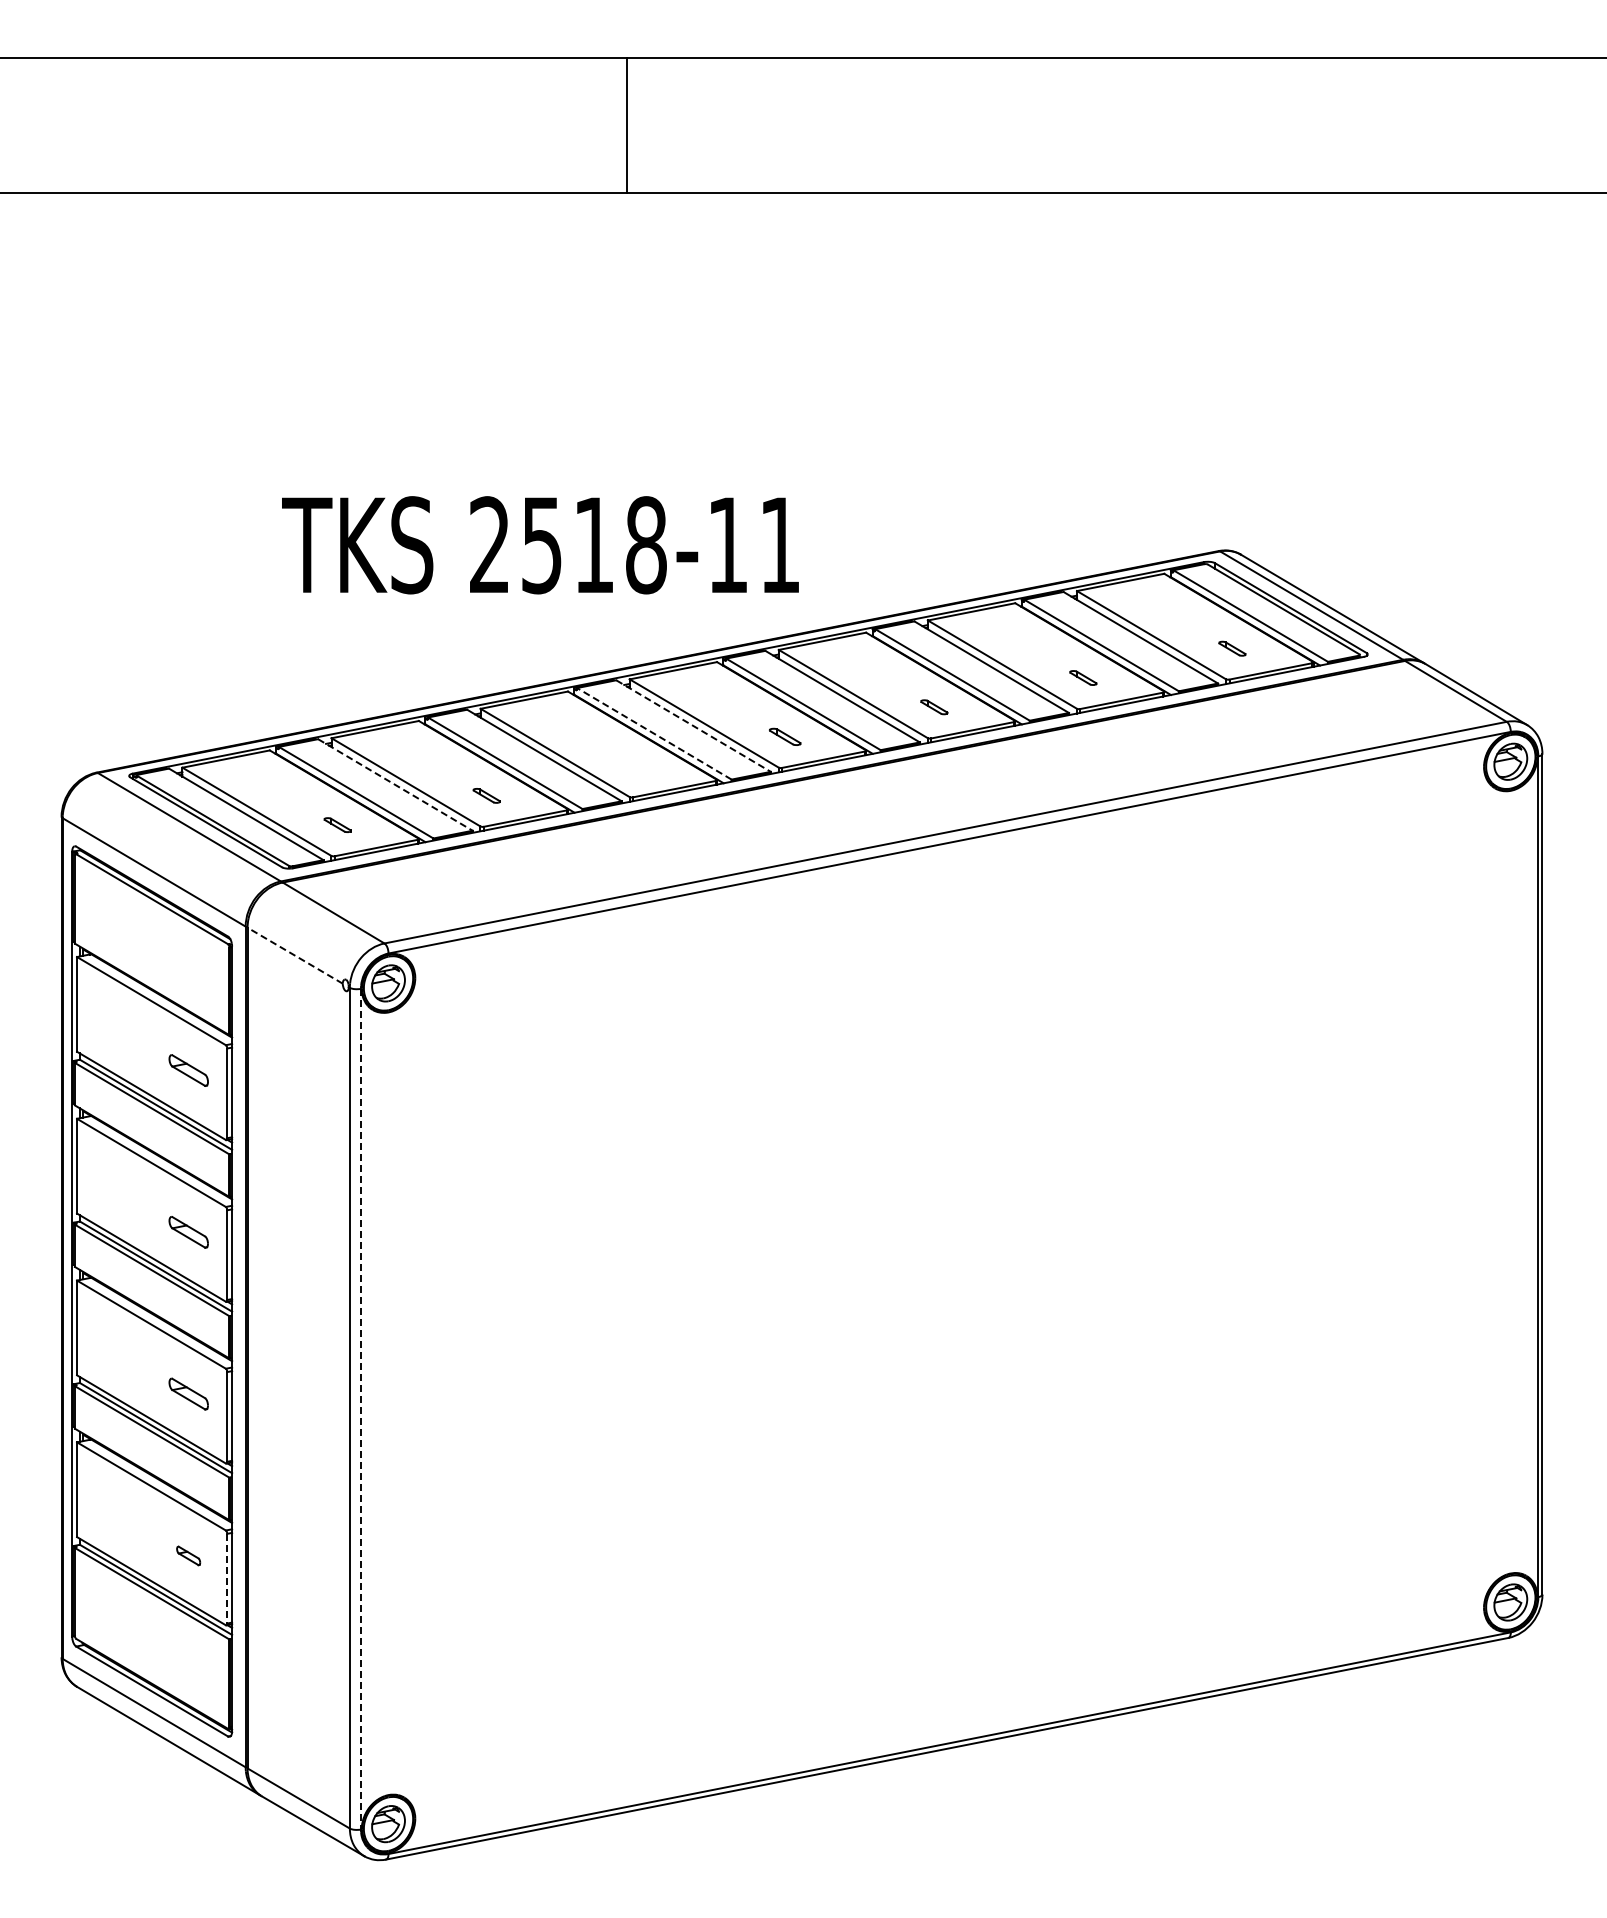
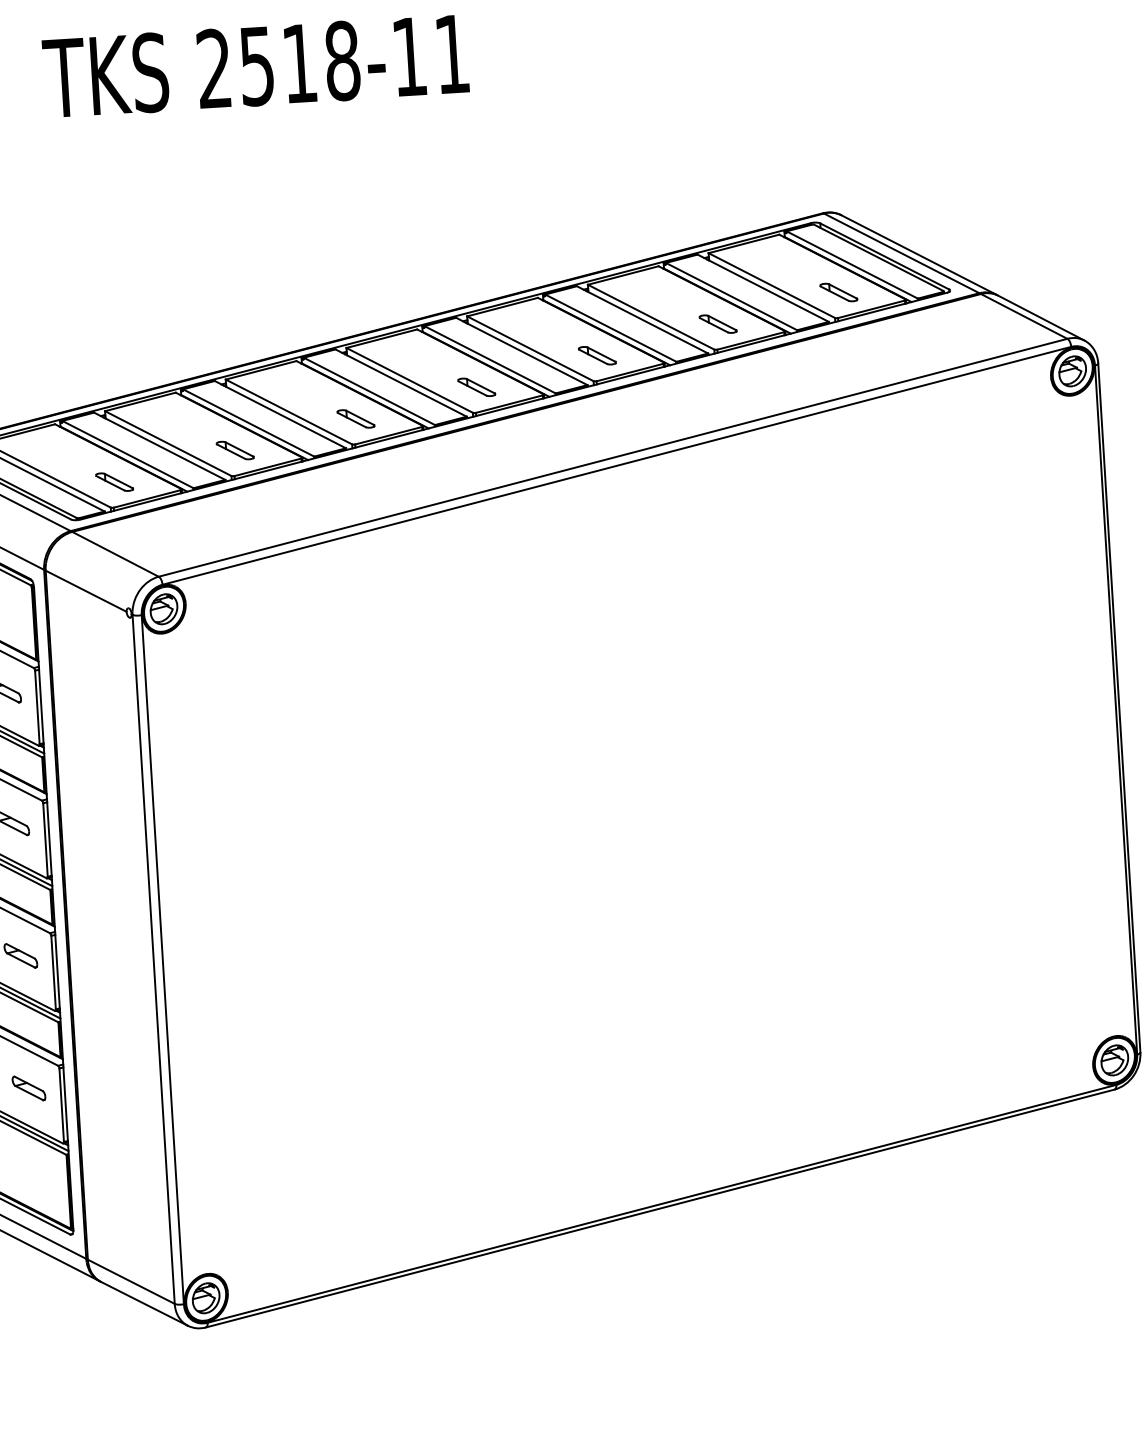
text: (540, 545) -> (255, 66), moved
part: (1232, 648) -> (838, 292), size x1.67
part: (1083, 677) -> (718, 323), size x1.67
part: (934, 706) -> (597, 354), size x1.67
line: (693, 726) -> (401, 383), dashed -> solid
line: (654, 733) -> (369, 391), dashed -> solid
part: (785, 736) -> (477, 387), size x1.43
part: (635, 765) -> (355, 418), added
line: (395, 784) -> (159, 445), dashed -> solid
part: (486, 795) -> (234, 450), size x1.67
part: (337, 824) -> (114, 481), size x1.67
line: (294, 955) -> (85, 591), dashed -> solid
line: (360, 1409) -> (162, 959), dashed -> solid
part: (188, 1555) -> (28, 1088), size x1.67
line: (227, 1578) -> (61, 1105), dashed -> solid

